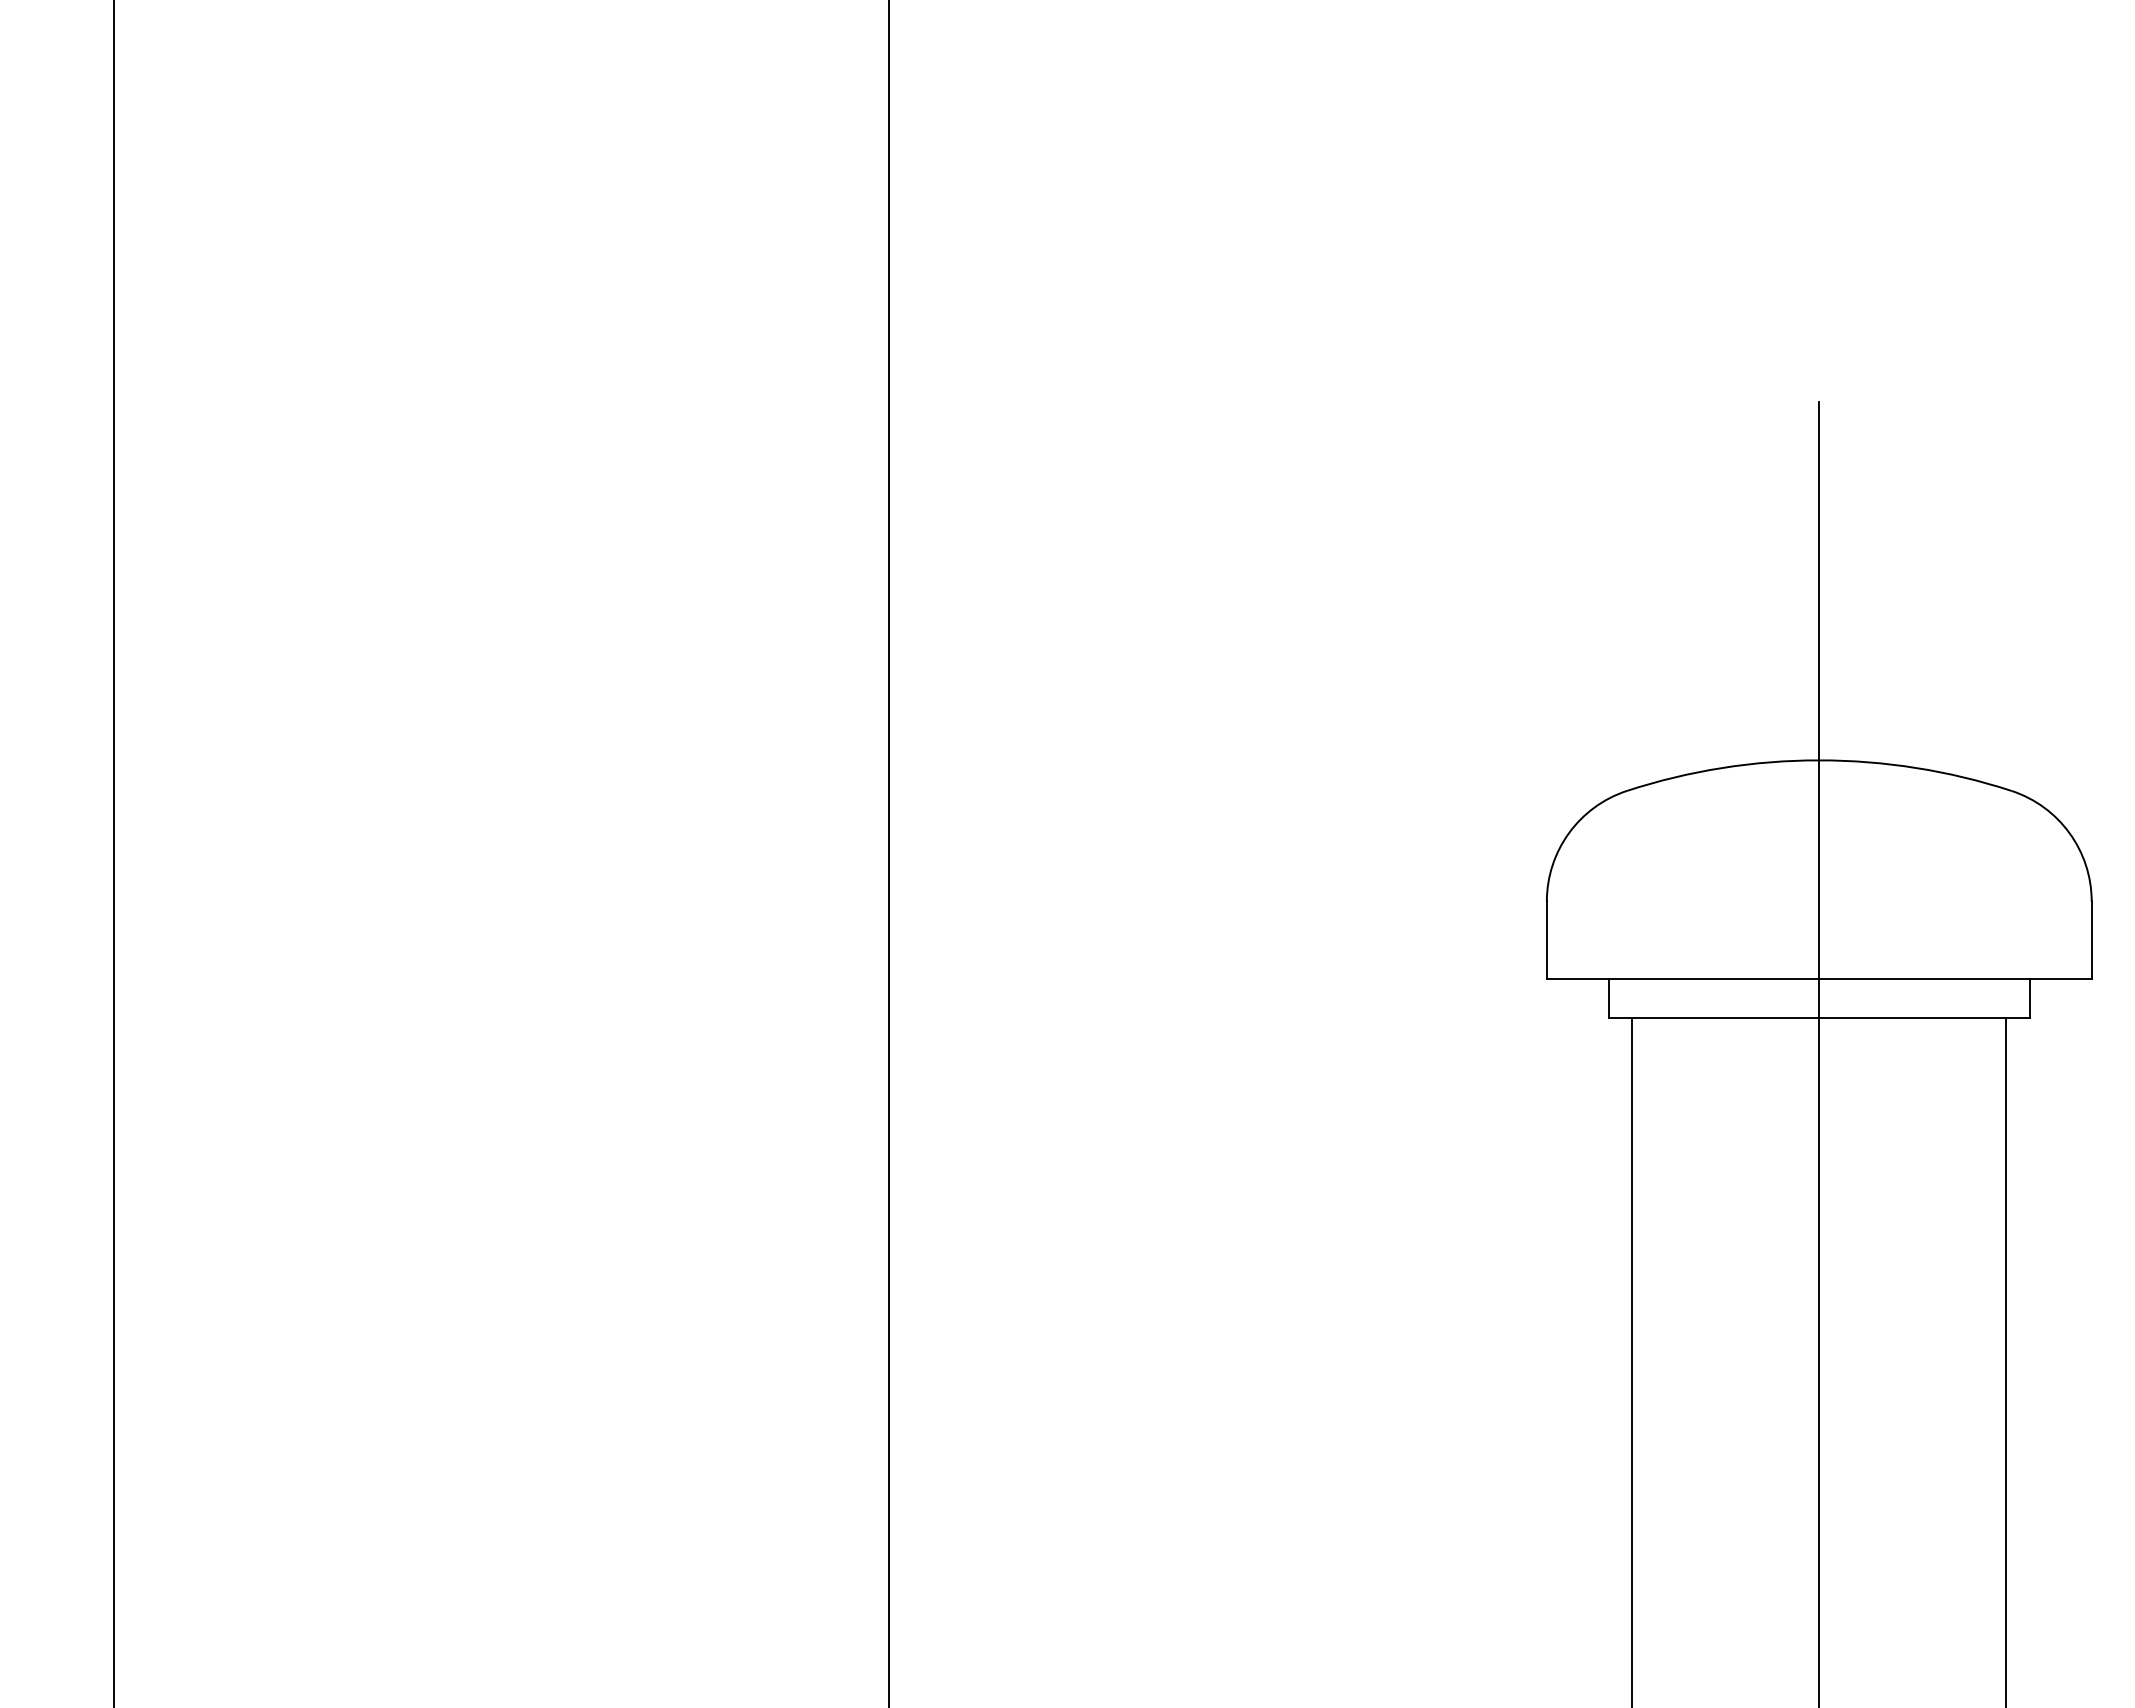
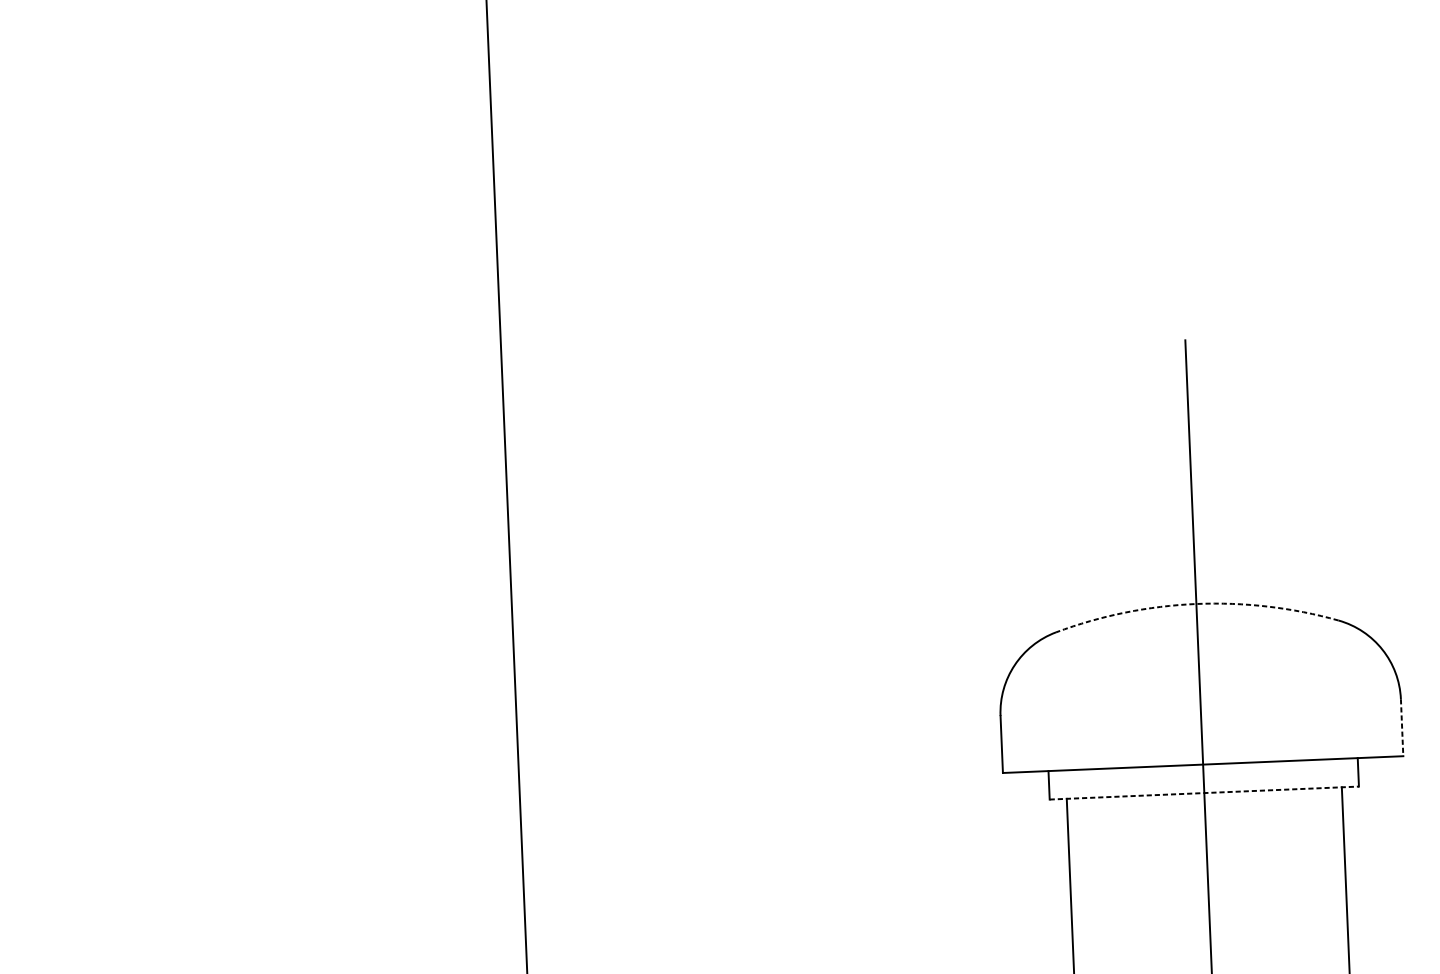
arc: (1819, 760) -> (1196, 604), solid -> dashed
line: (2091, 940) -> (1401, 727), solid -> dashed
line: (1819, 1017) -> (1204, 792), solid -> dashed

